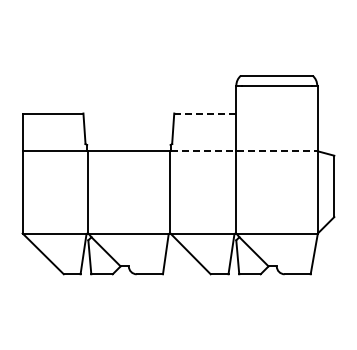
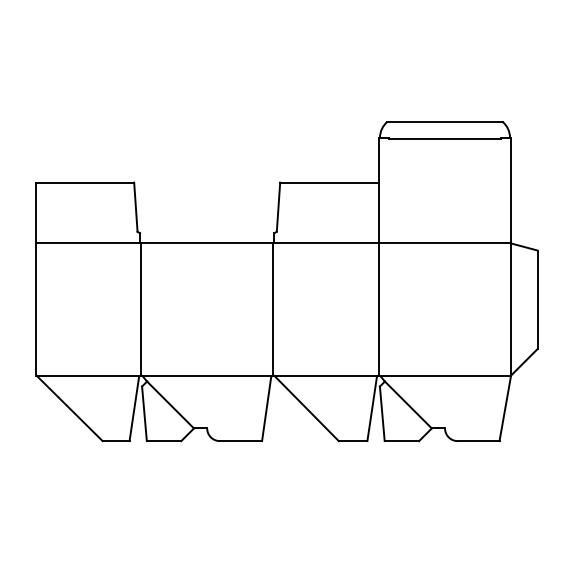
line: (204, 113) -> (328, 182), dashed -> solid
line: (244, 151) -> (393, 243), dashed -> solid

